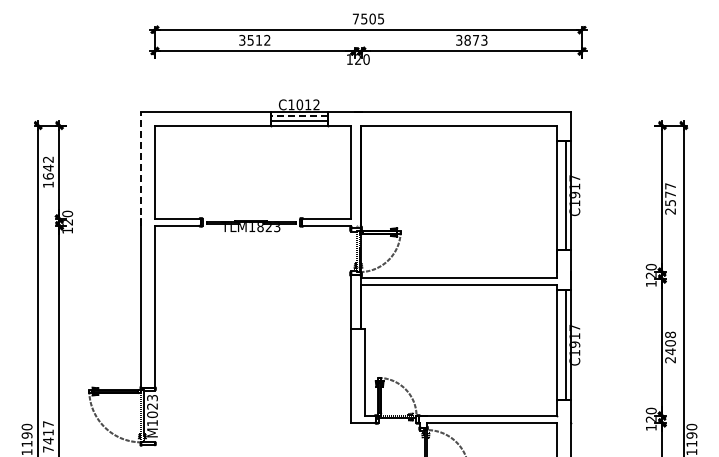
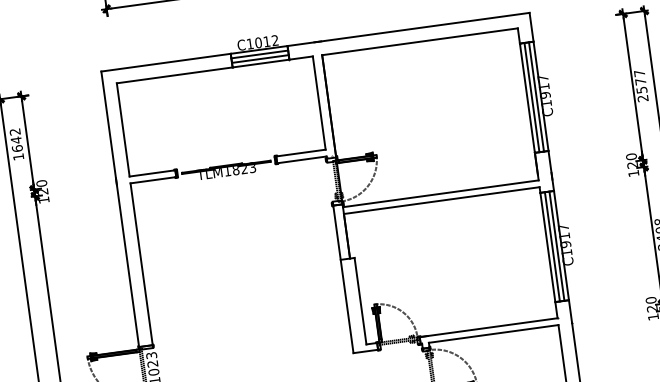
line: (298, 116) -> (258, 54), dashed -> solid
line: (141, 168) -> (109, 128), dashed -> solid
line: (561, 195) -> (532, 97), added
line: (561, 344) -> (552, 246), added

